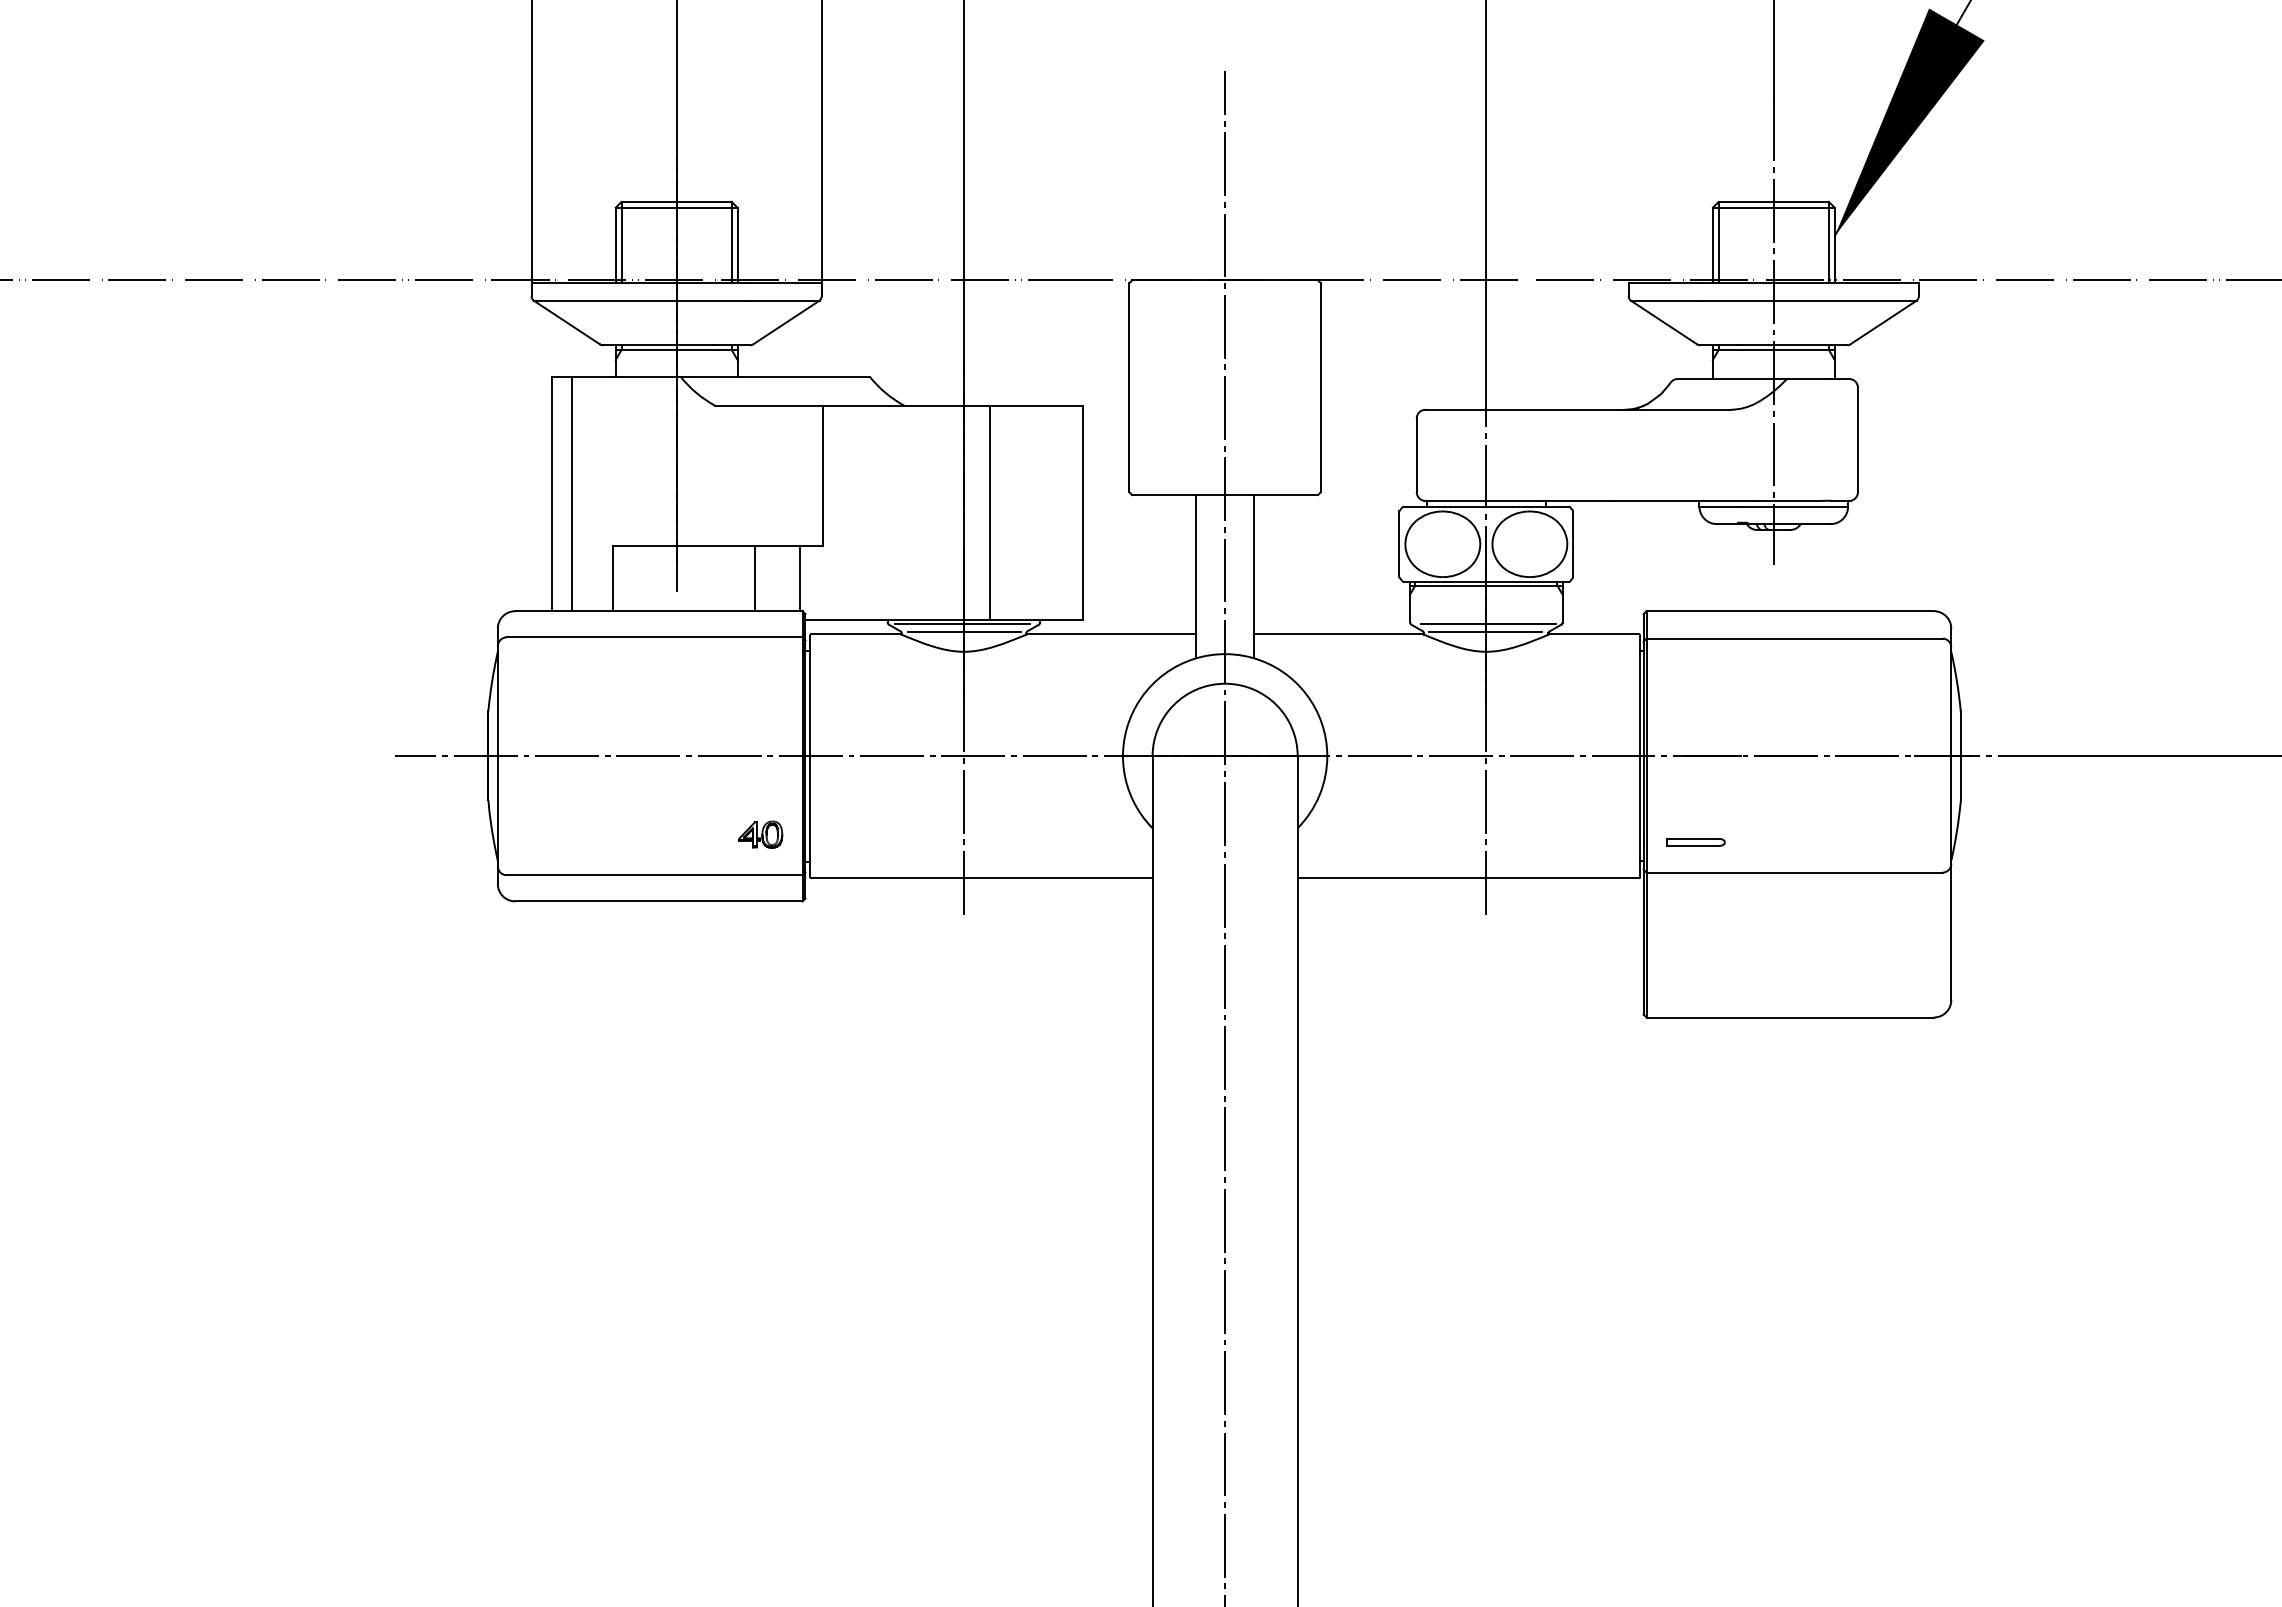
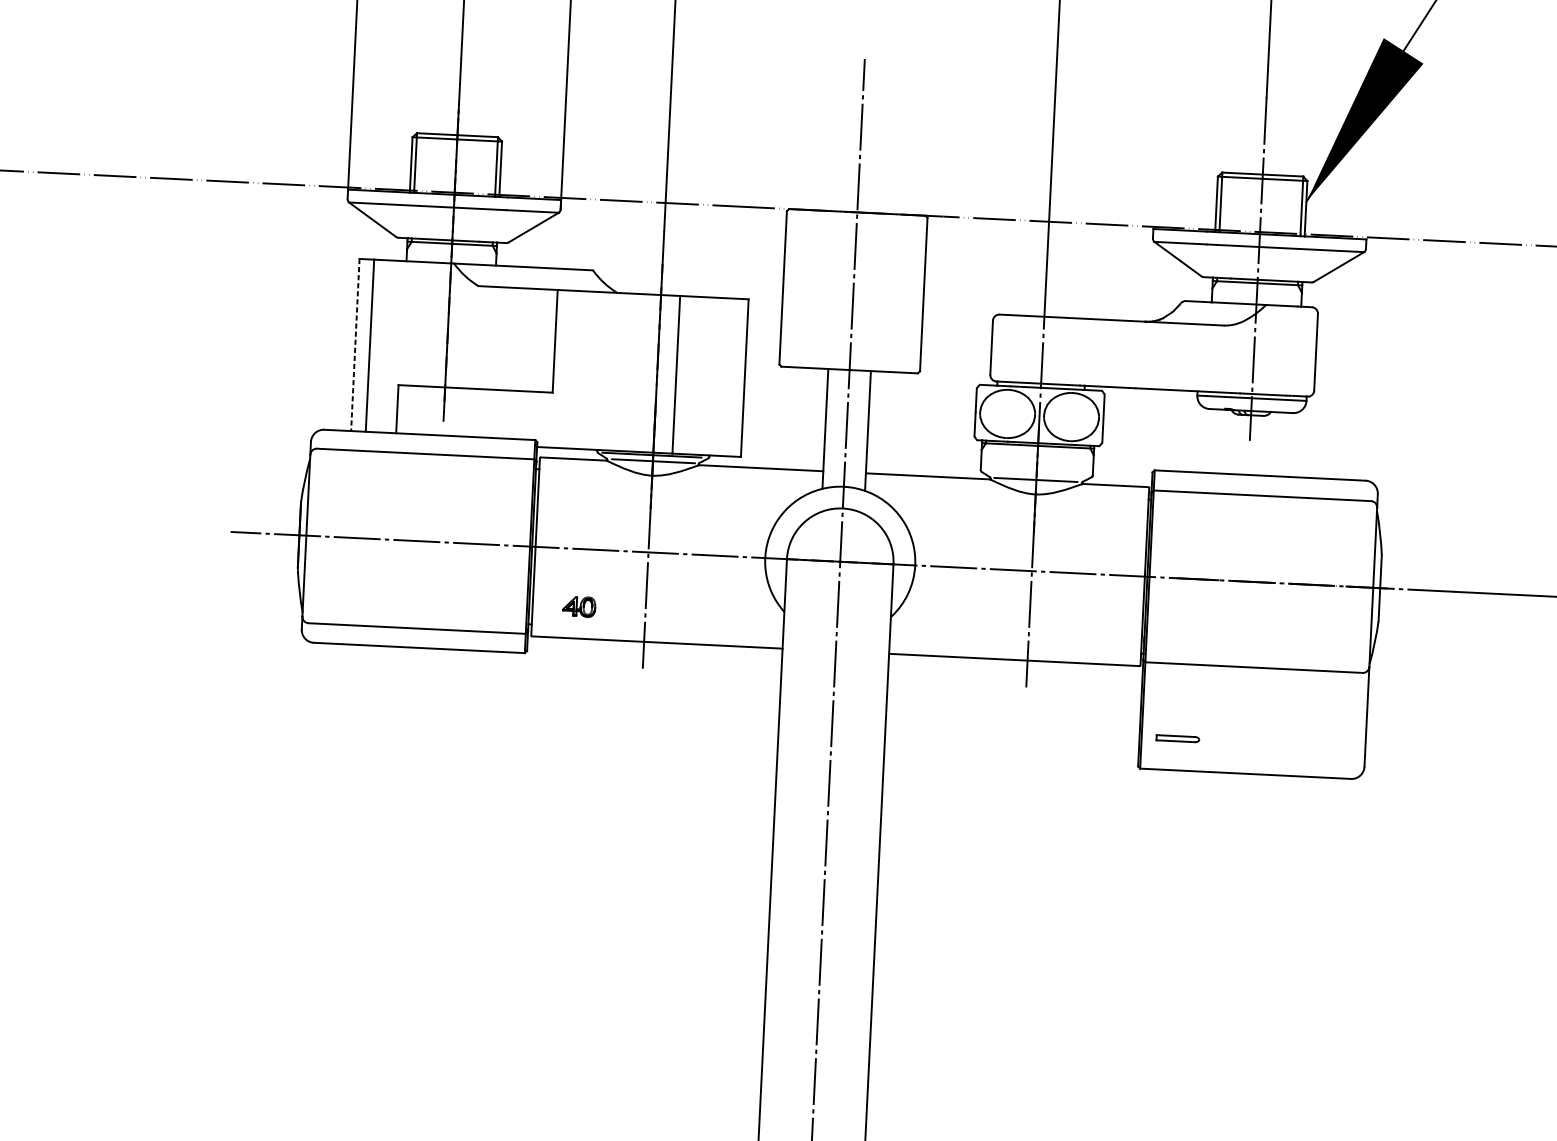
line: (551, 494) -> (355, 345), solid -> dashed
line: (755, 578) -> (501, 414), removed
line: (799, 578) -> (534, 415), removed
line: (1487, 623) -> (1037, 473), removed
part: (760, 834) -> (579, 606), moved
part: (1695, 842) -> (1177, 738), moved

